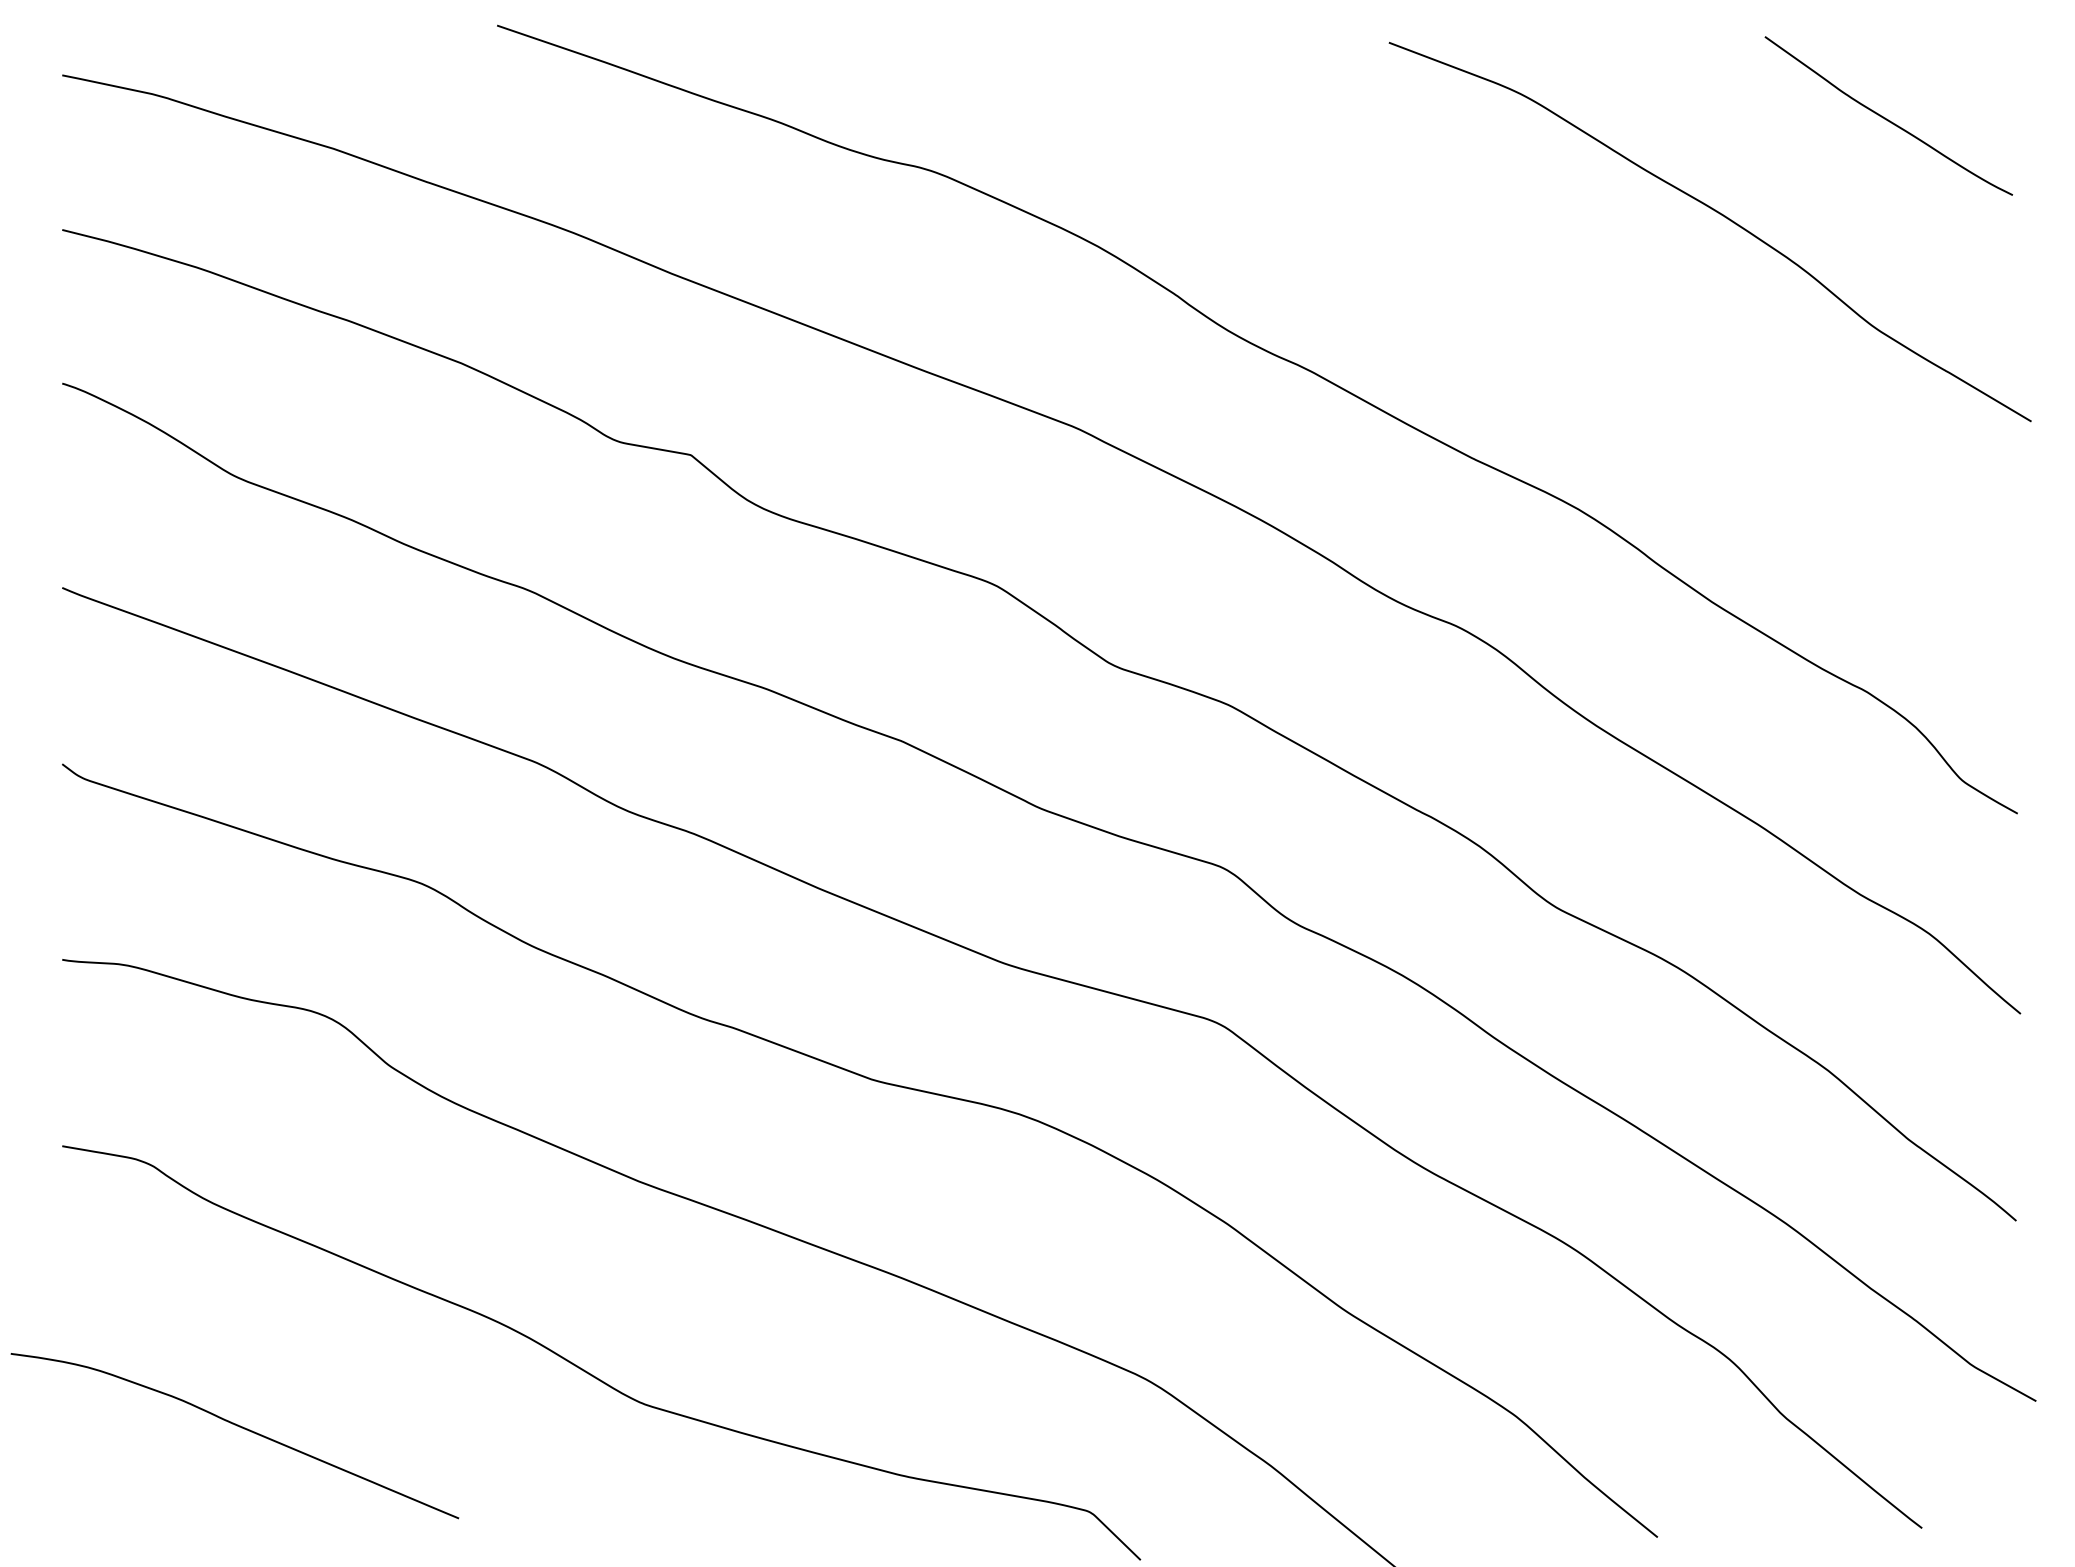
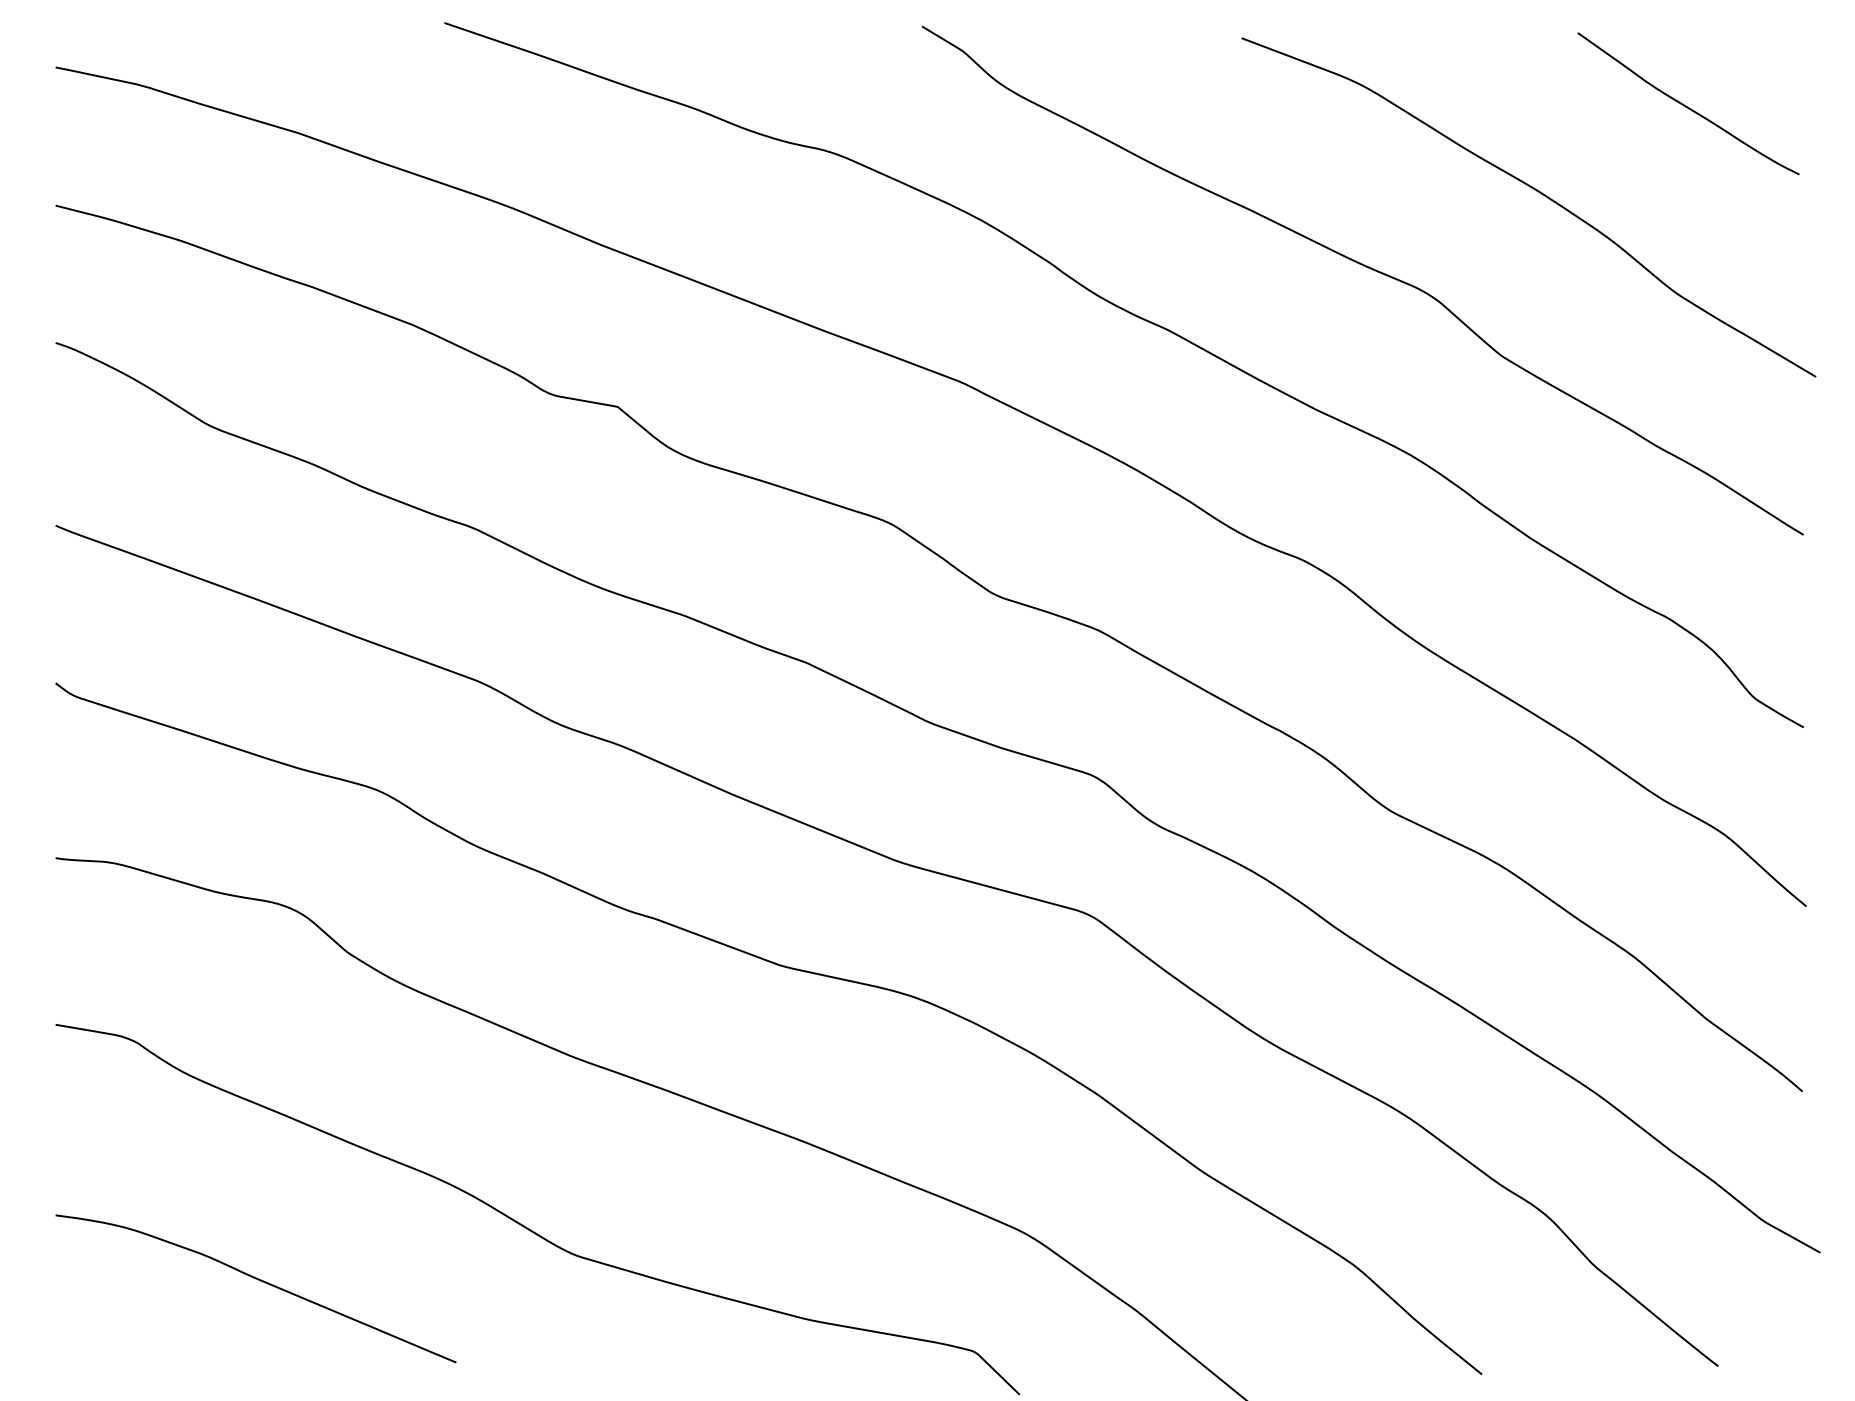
curve: (1530, 300) -> (1368, 268), added
curve: (237, 1426) -> (258, 1280), moved

